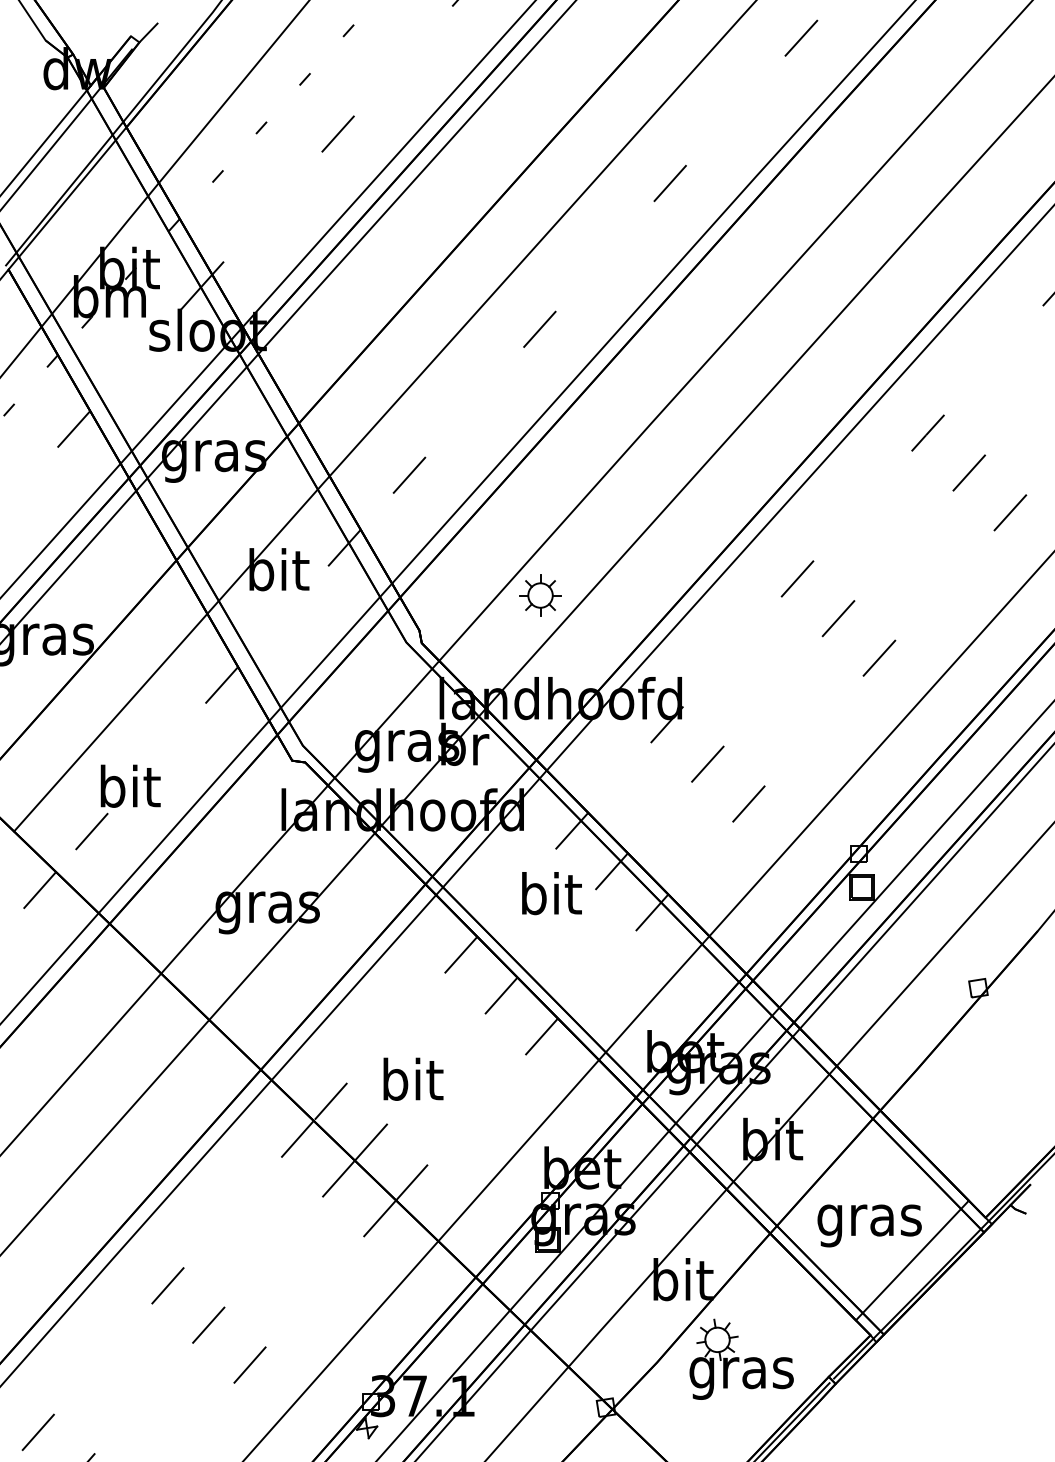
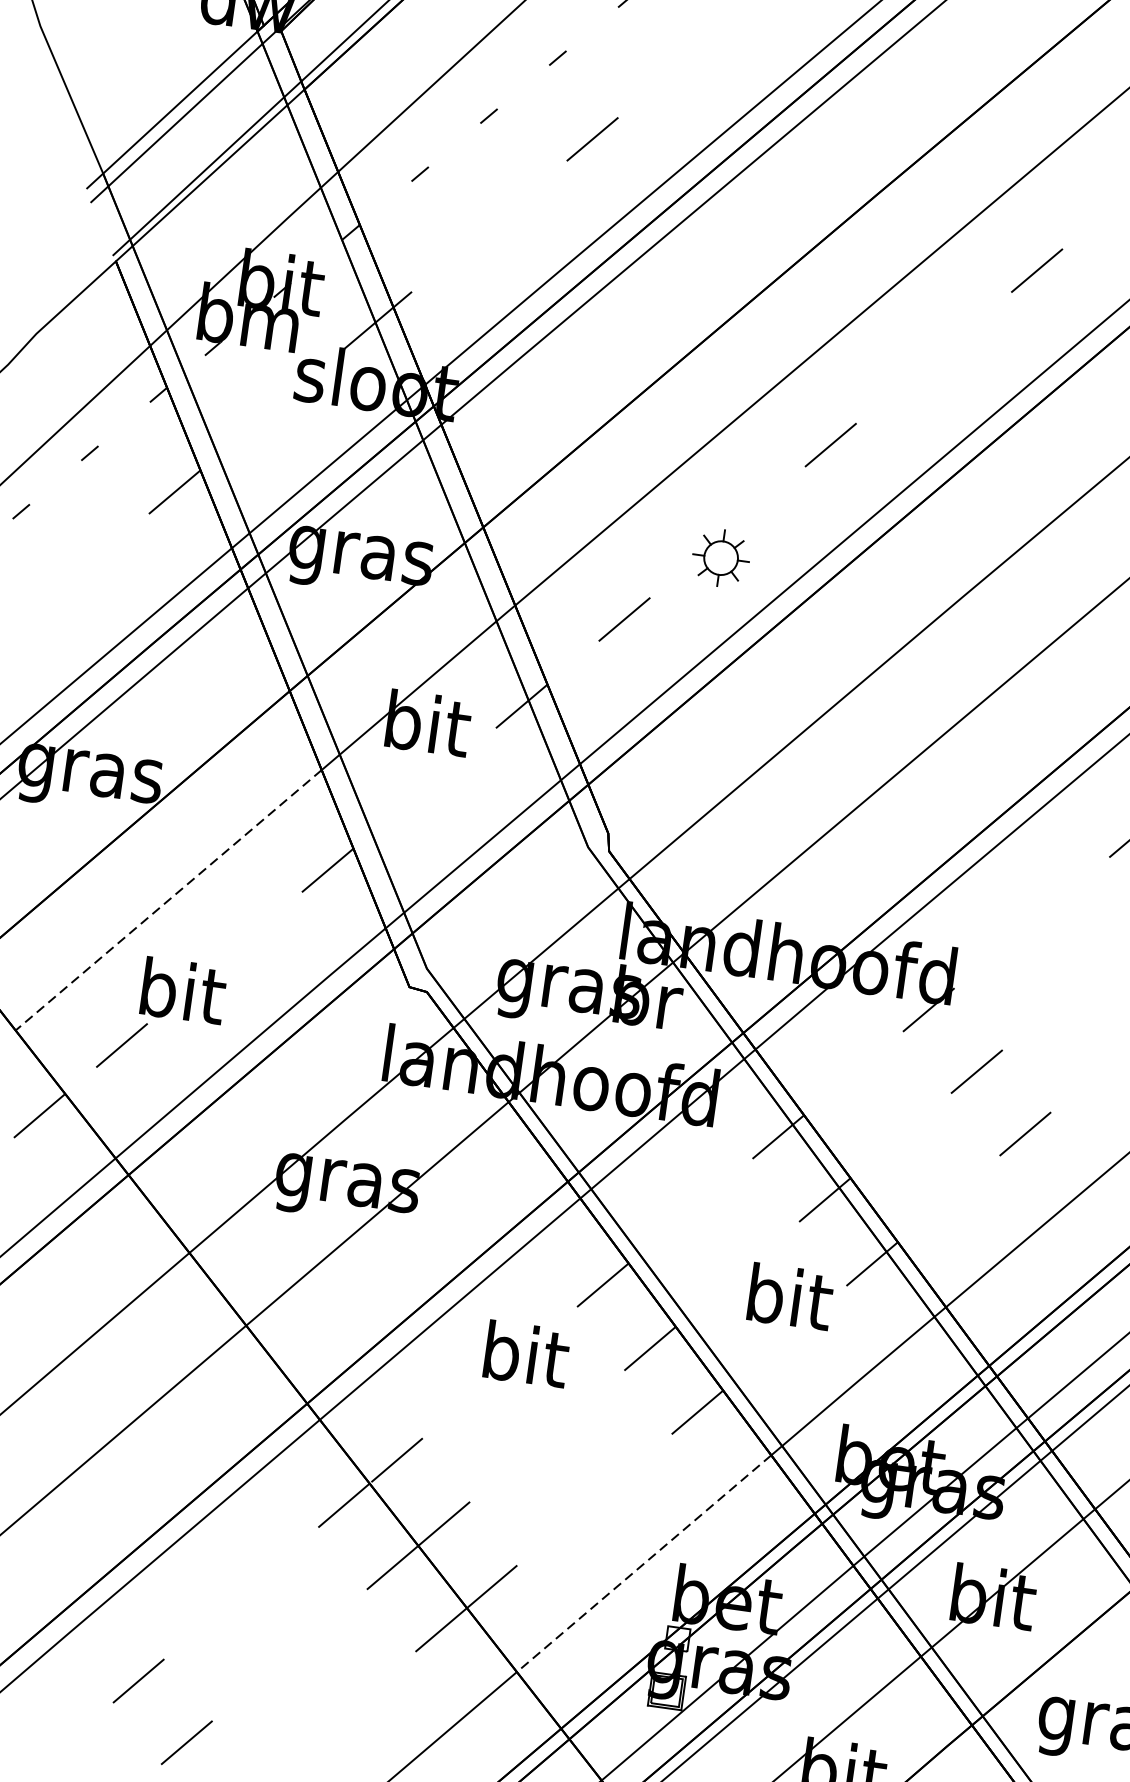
part: (540, 595) -> (721, 558), moved
line: (110, 722) -> (168, 899), solid -> dashed
text: (551, 893) -> (790, 1296), moved
text: (413, 1078) -> (527, 1353), moved
line: (518, 1151) -> (643, 1564), solid -> dashed

